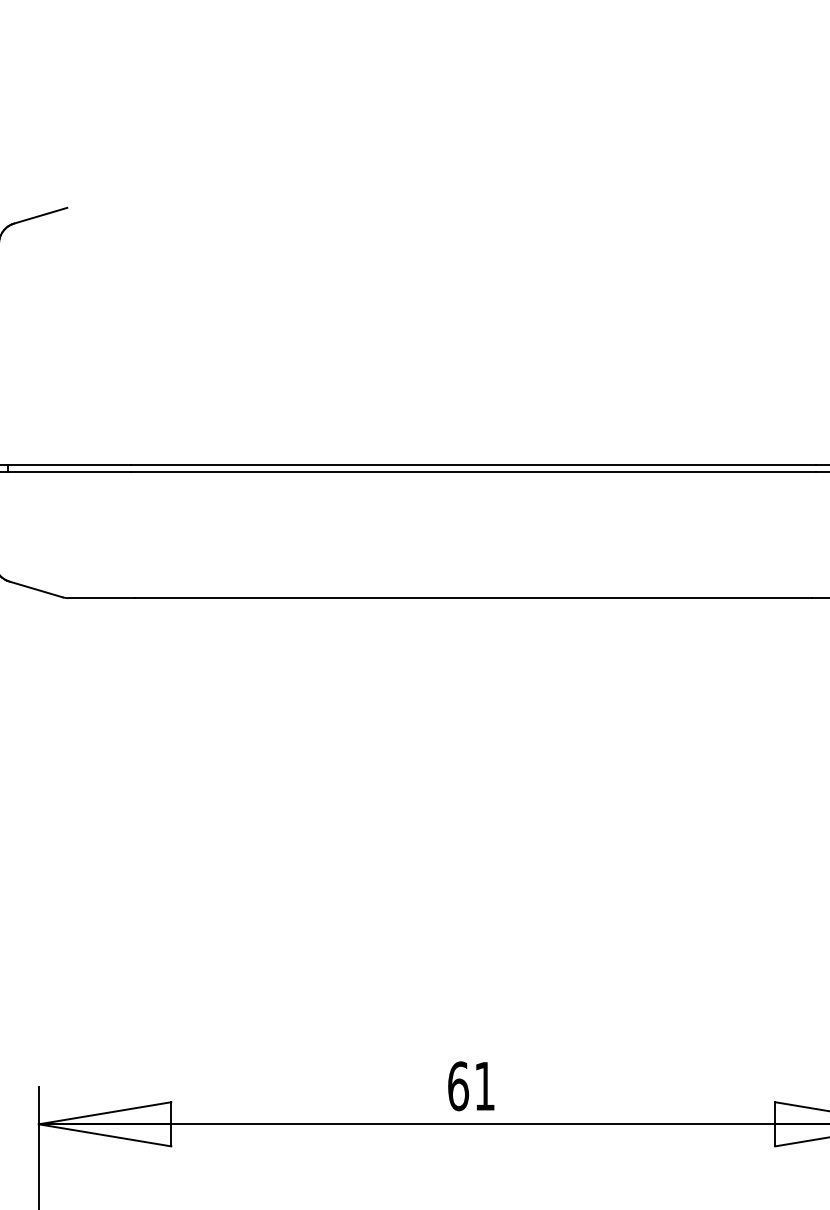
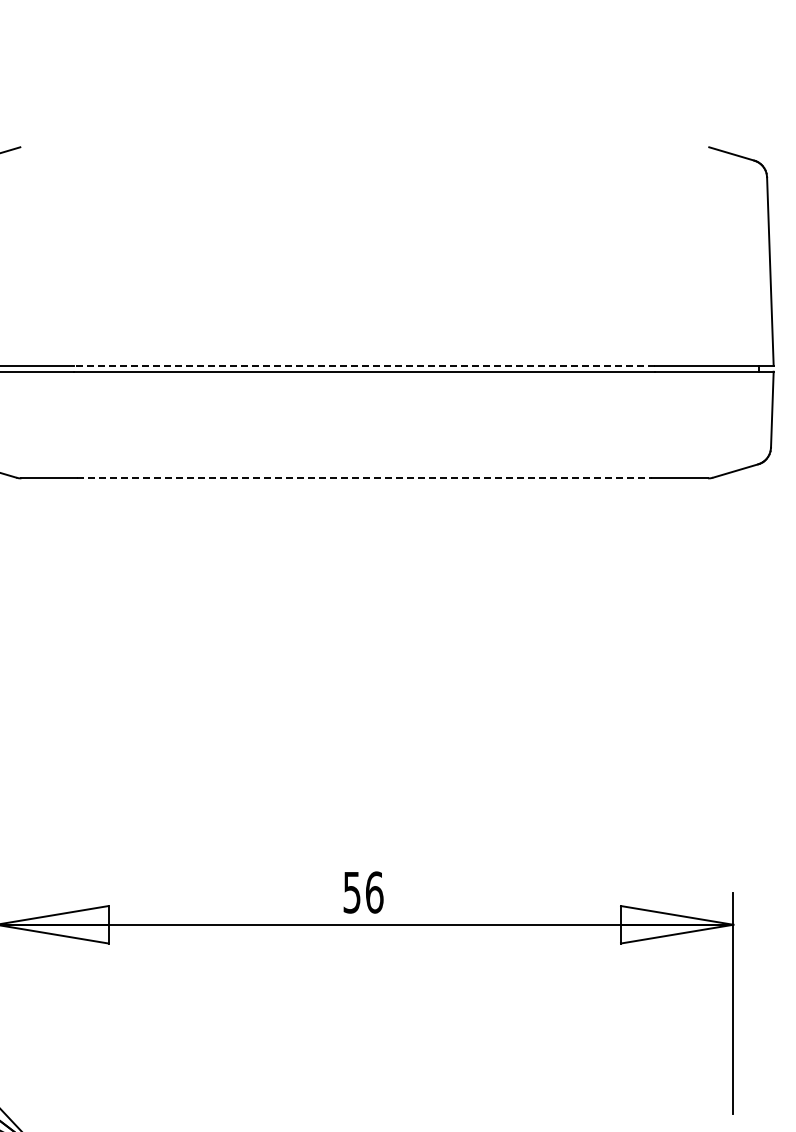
line: (472, 465) -> (364, 365), solid -> dashed
line: (474, 598) -> (365, 478), solid -> dashed
text: (471, 1086) -> (363, 892), 61 -> 56

